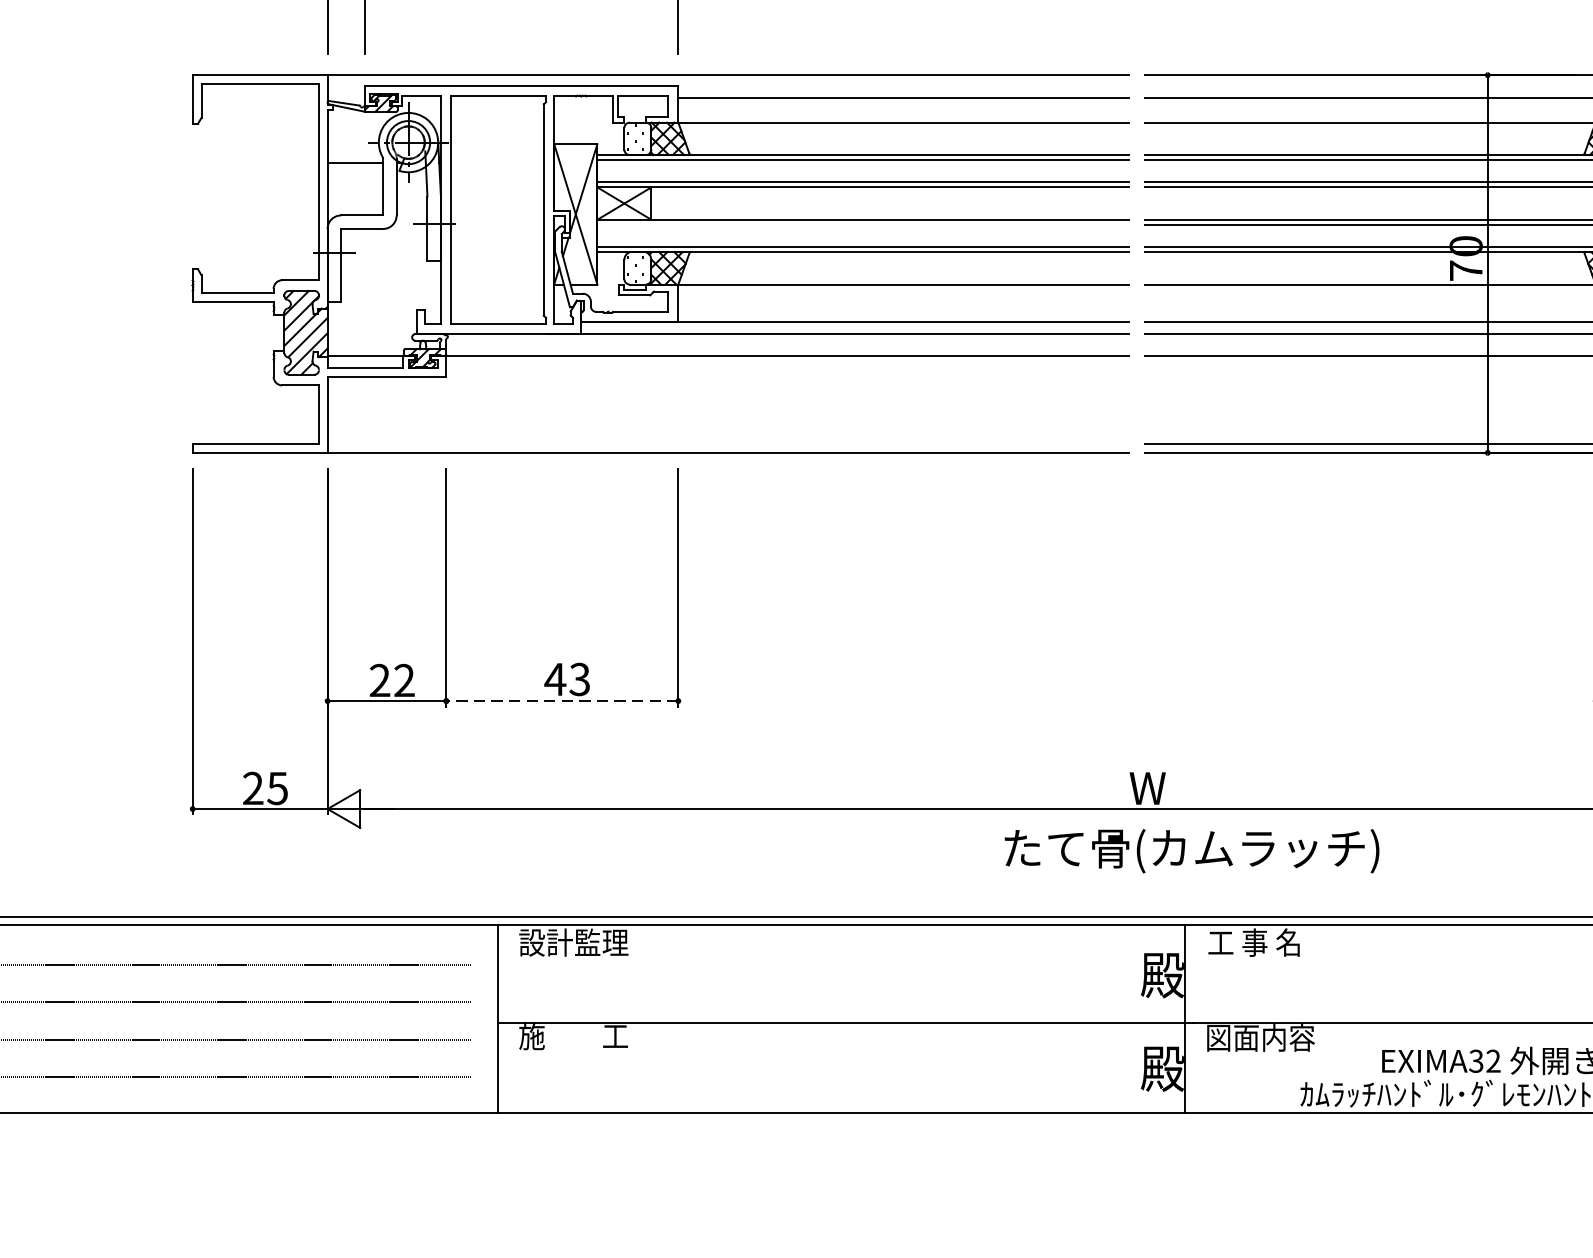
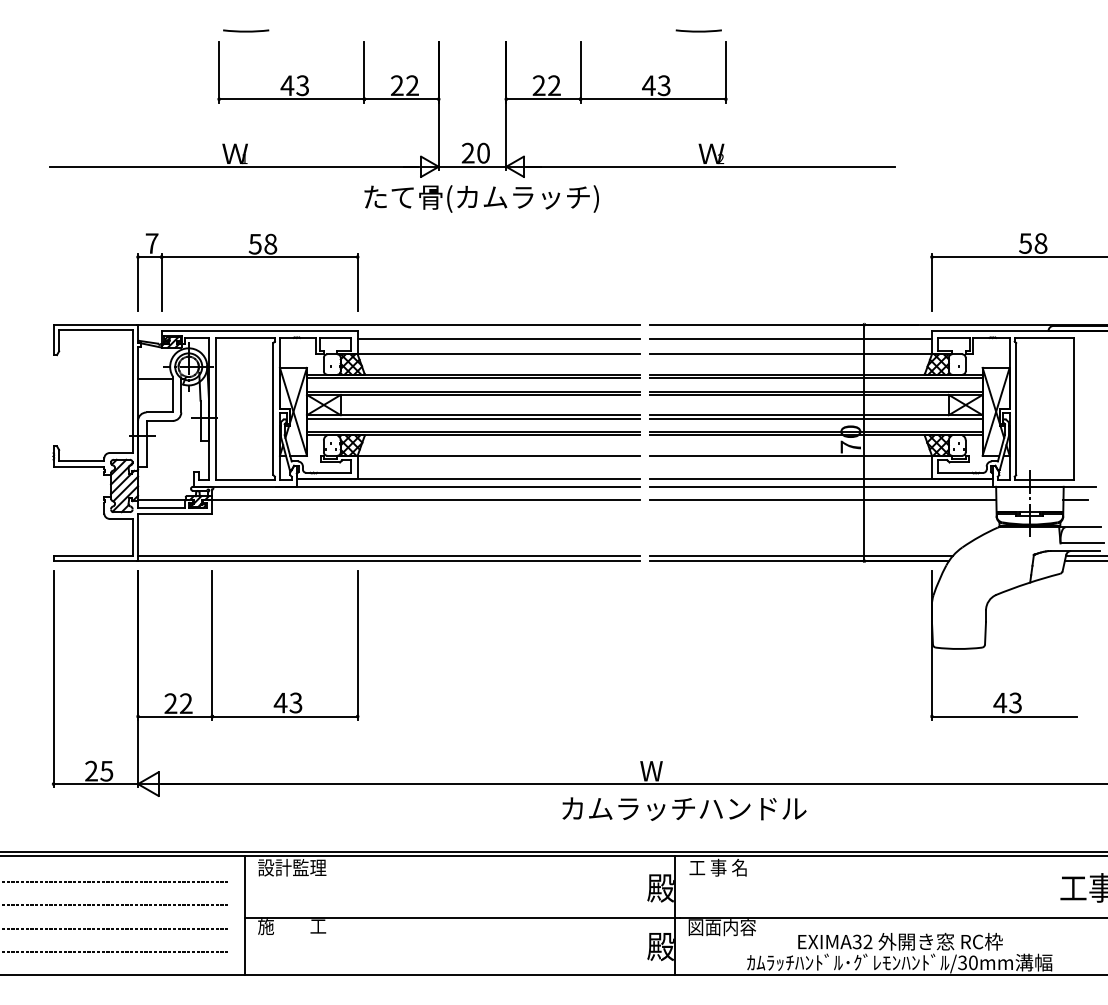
line: (861, 225) -> (472, 418), added
line: (727, 443) -> (388, 555), added
line: (563, 701) -> (285, 716), dashed -> solid
text: (1200, 851) -> (684, 810), たて骨(カムラッチ) -> カムラッチハンドル

